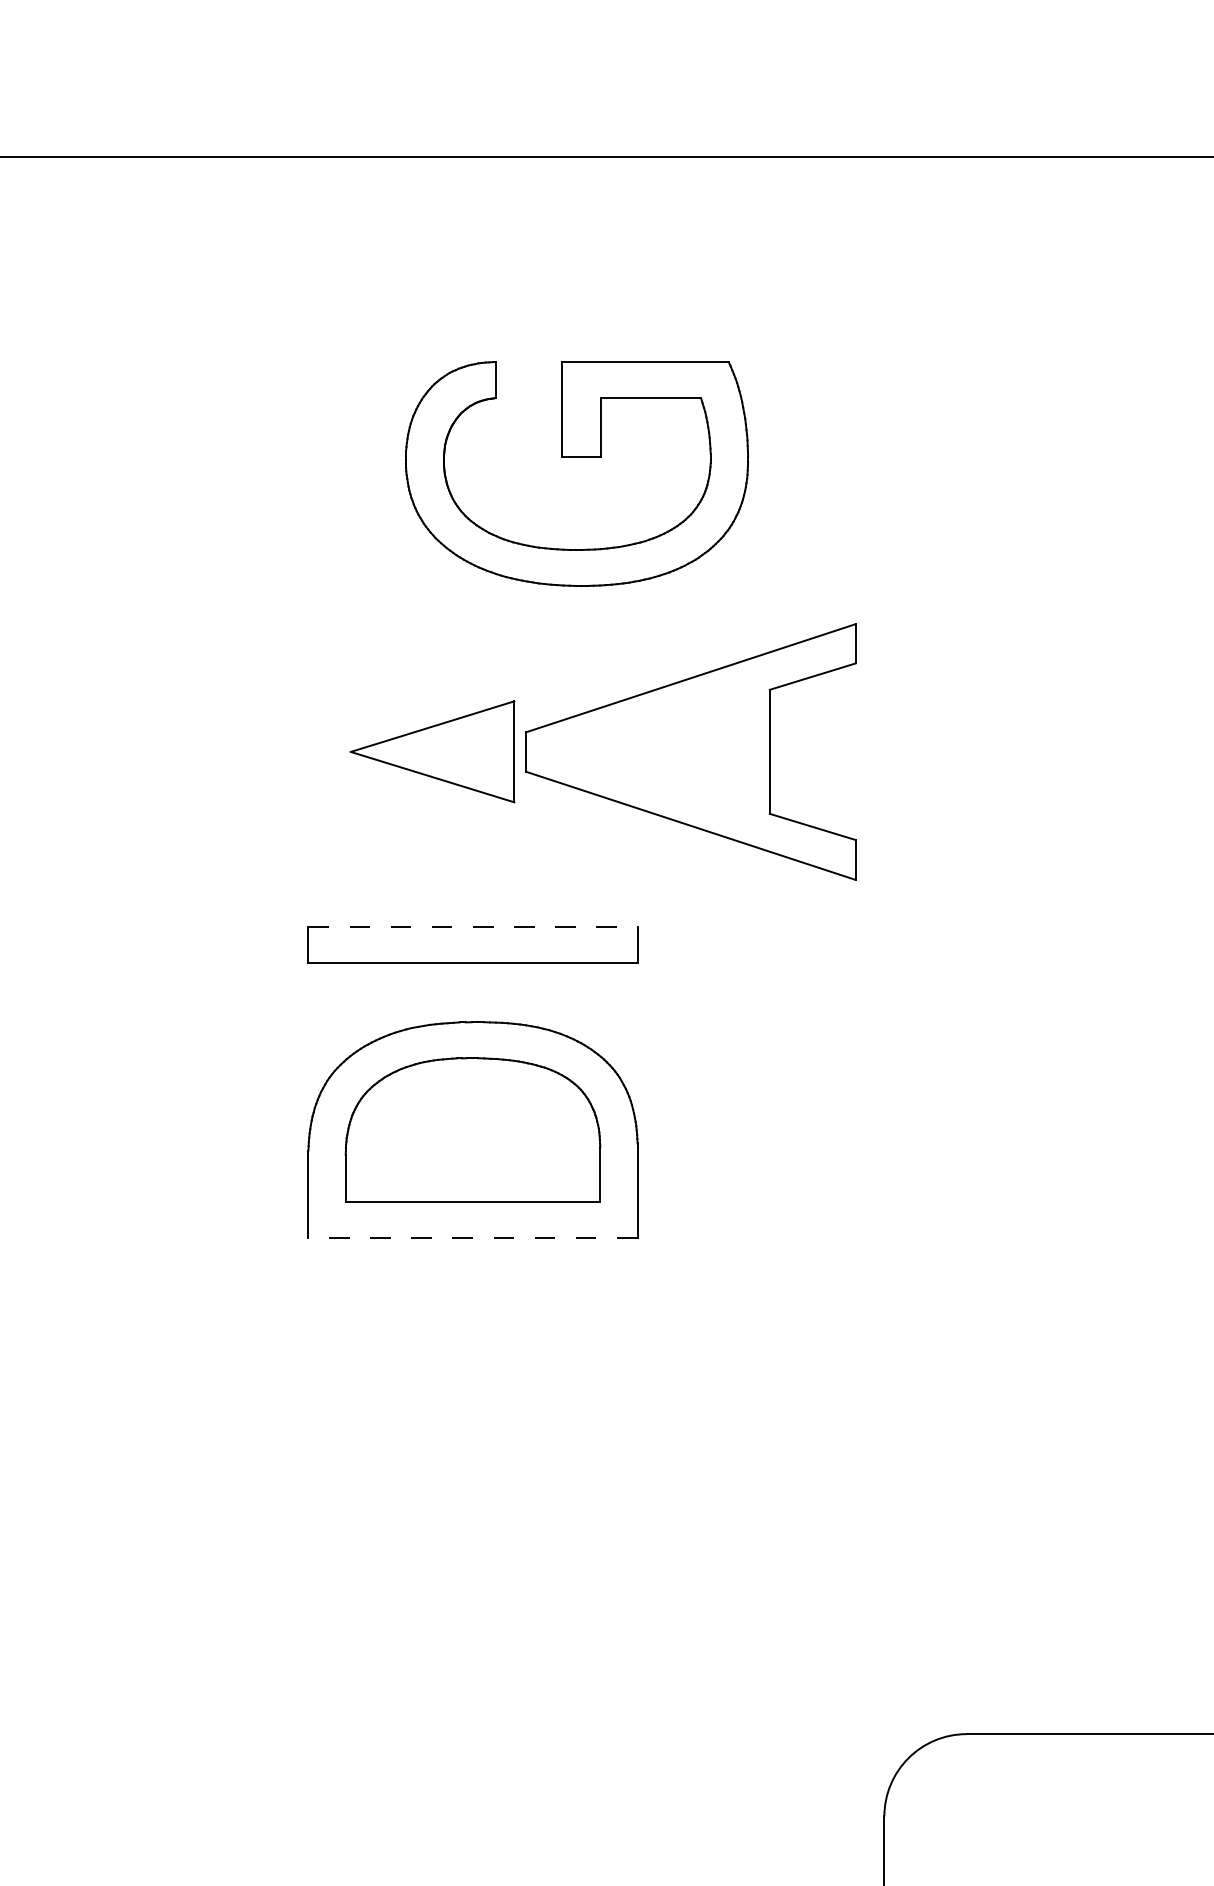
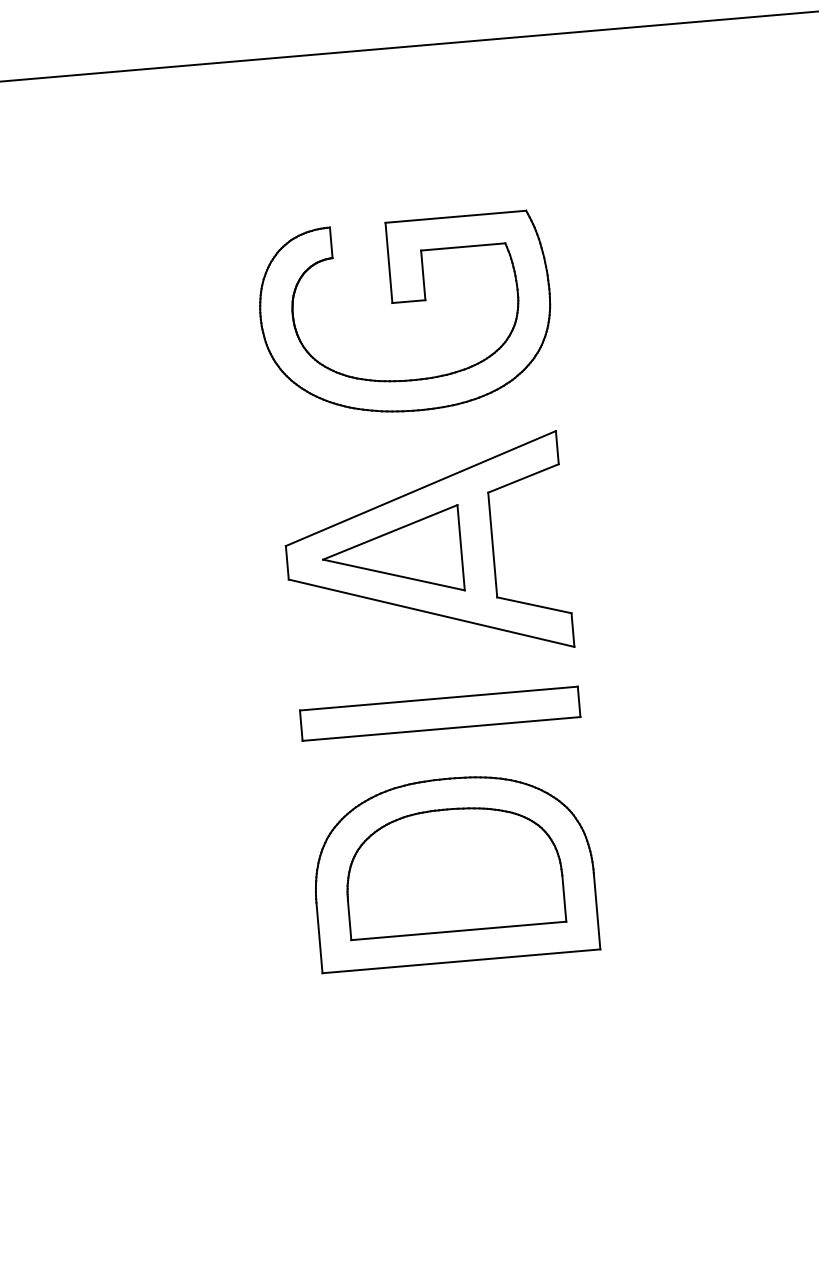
part: (576, 457) -> (404, 302), moved
part: (690, 751) -> (425, 550), moved
line: (473, 926) -> (439, 698), dashed -> solid
line: (473, 1238) -> (461, 961), dashed -> solid

